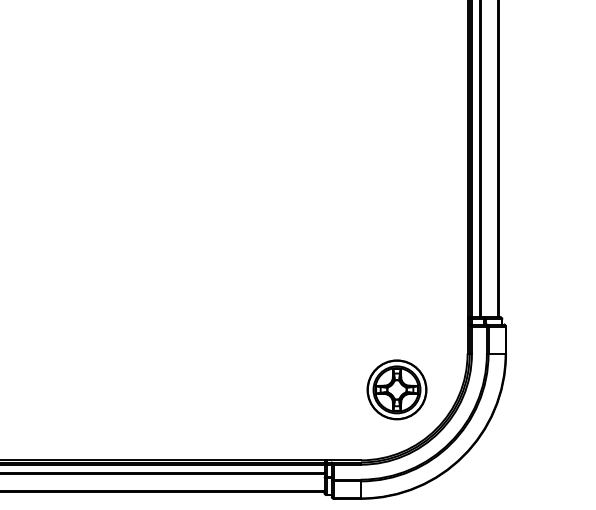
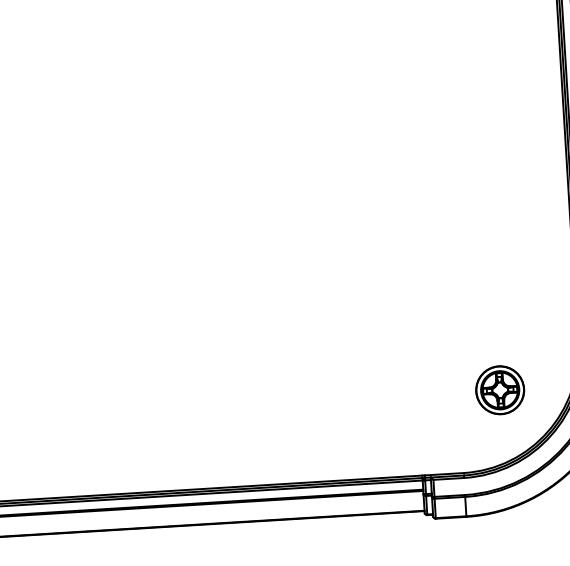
part: (397, 389) -> (500, 389), size x0.71

